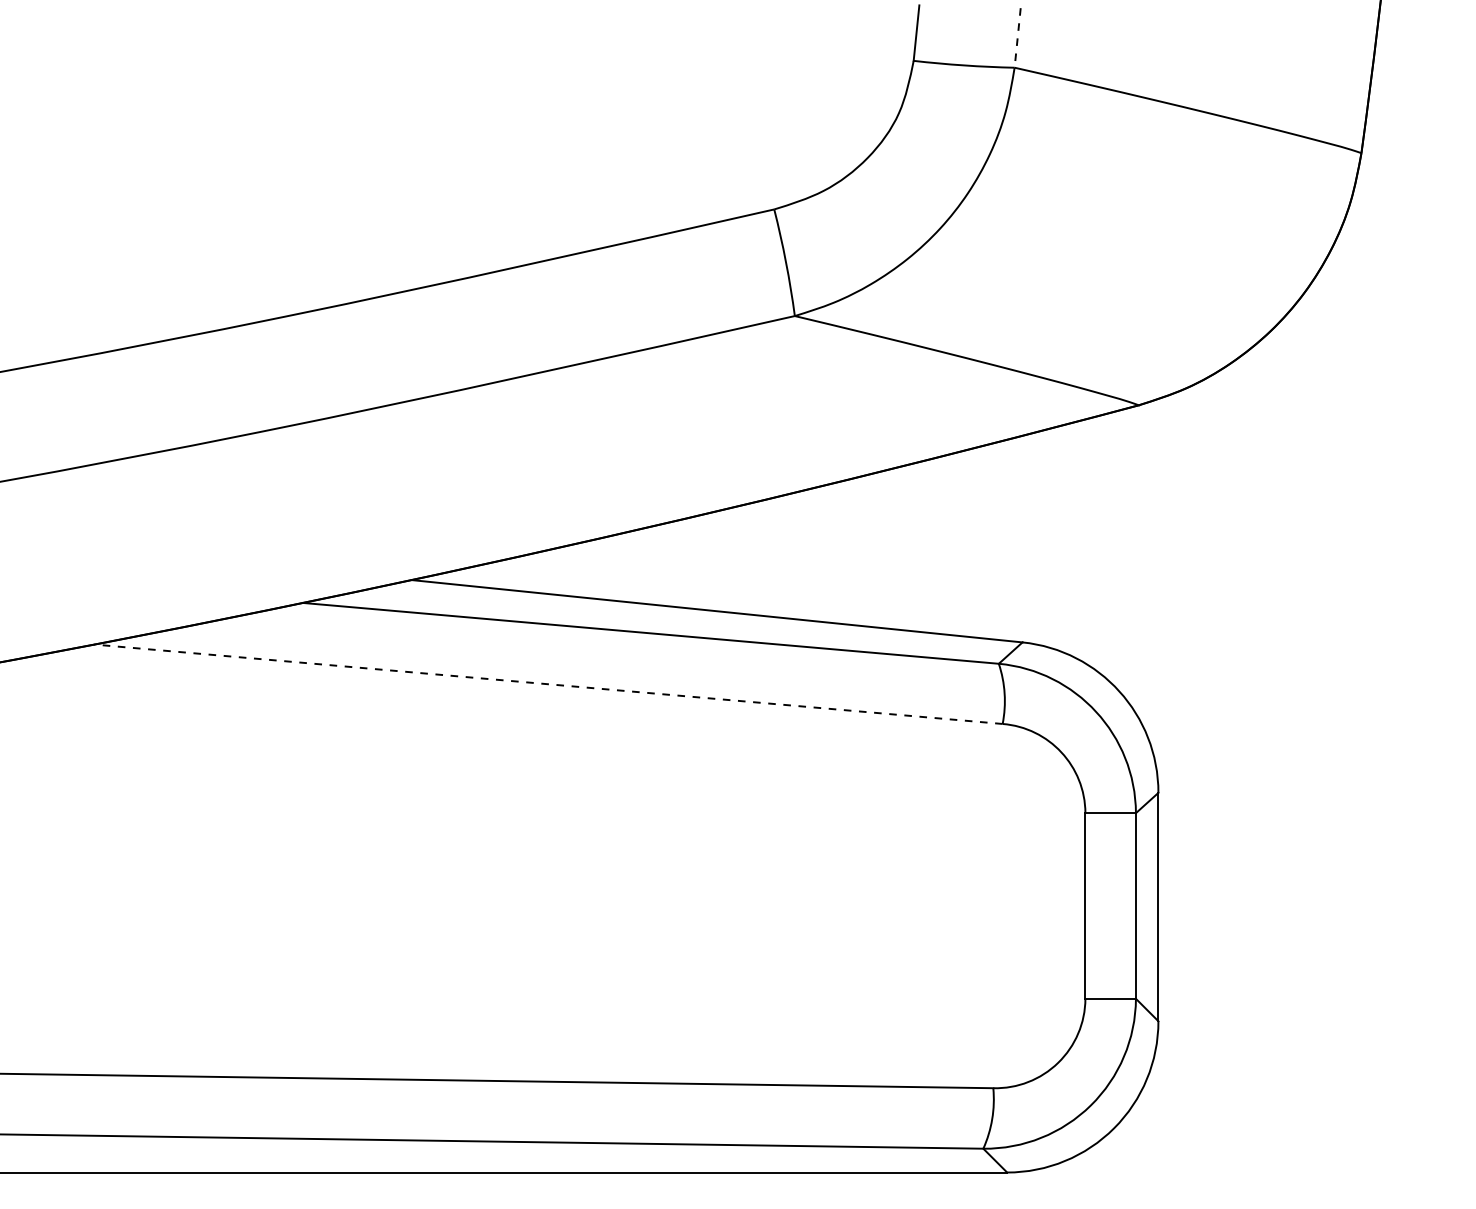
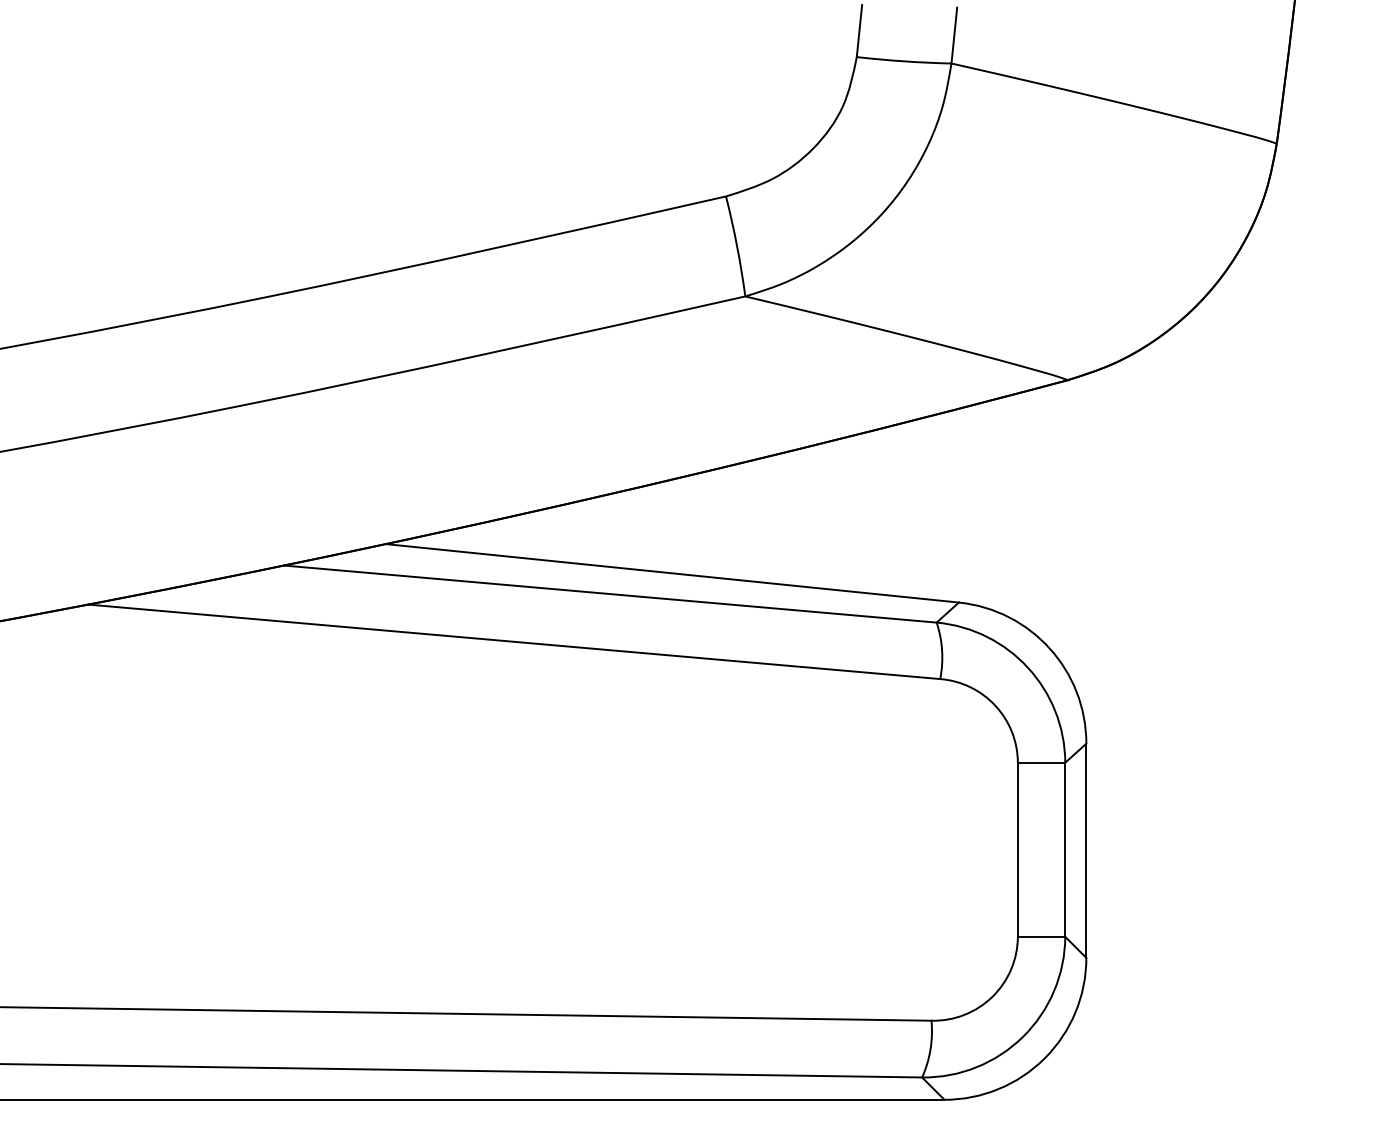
line: (1017, 37) -> (954, 35), dashed -> solid
line: (548, 684) -> (514, 642), dashed -> solid

